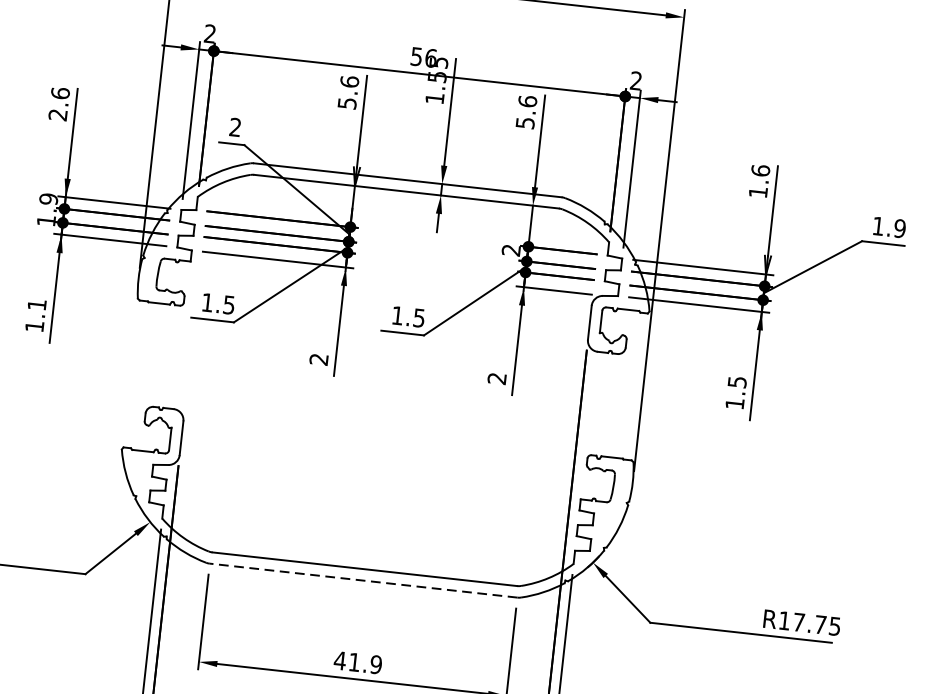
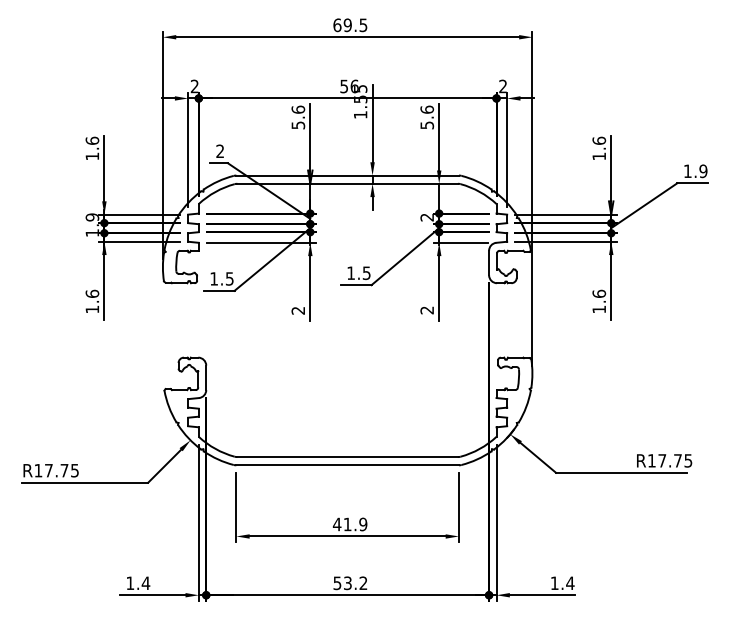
text: (56, 114) -> (91, 156), 2.6 -> 1.6
text: (37, 304) -> (92, 293), 1.1 -> 1.6
text: (737, 381) -> (599, 293), 1.5 -> 1.6
line: (363, 580) -> (347, 465), dashed -> solid

